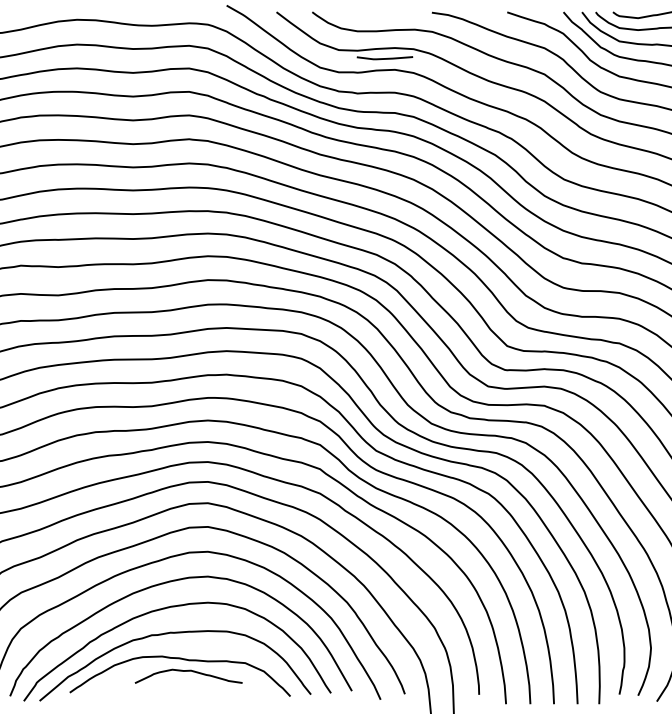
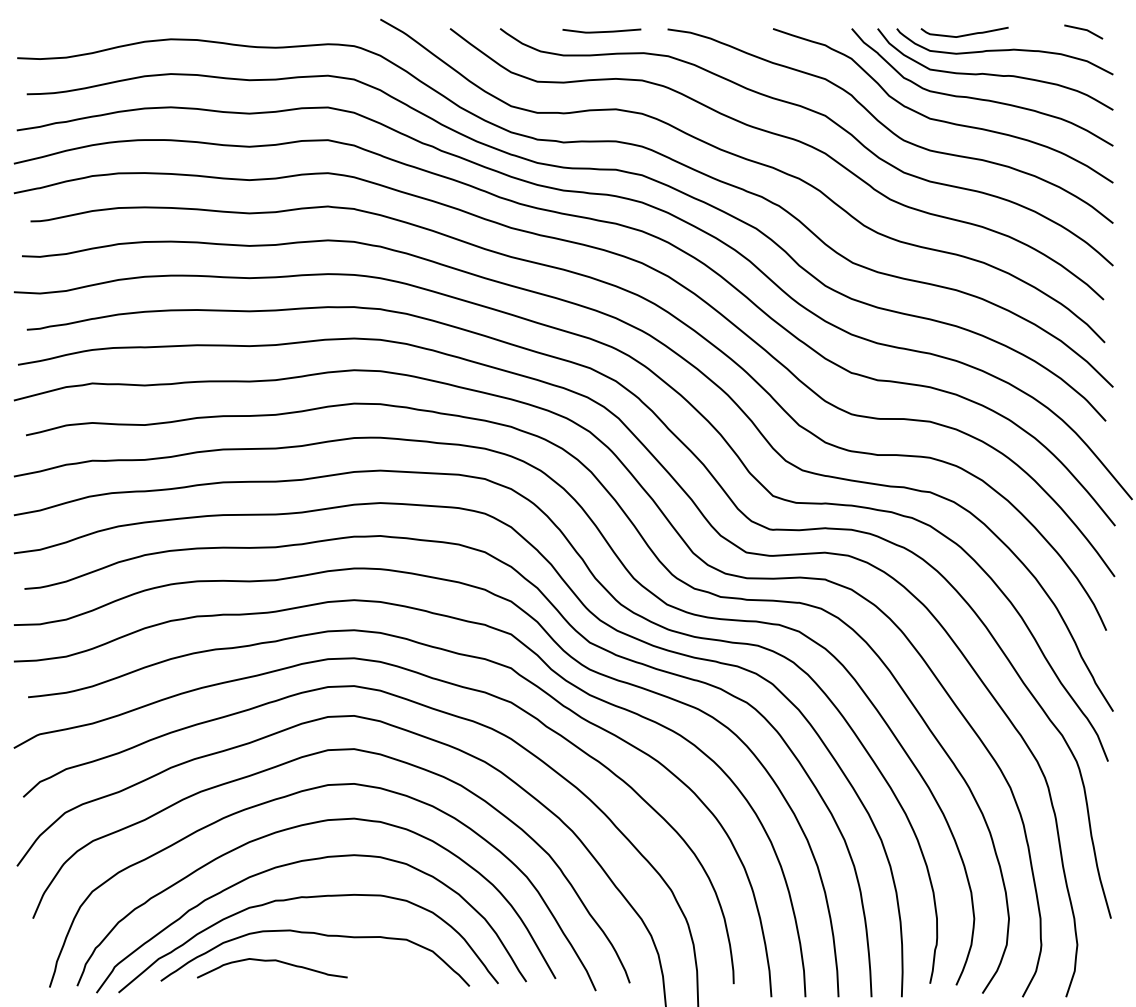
line: (384, 58) -> (601, 31), moved
curve: (188, 671) -> (272, 961), moved

